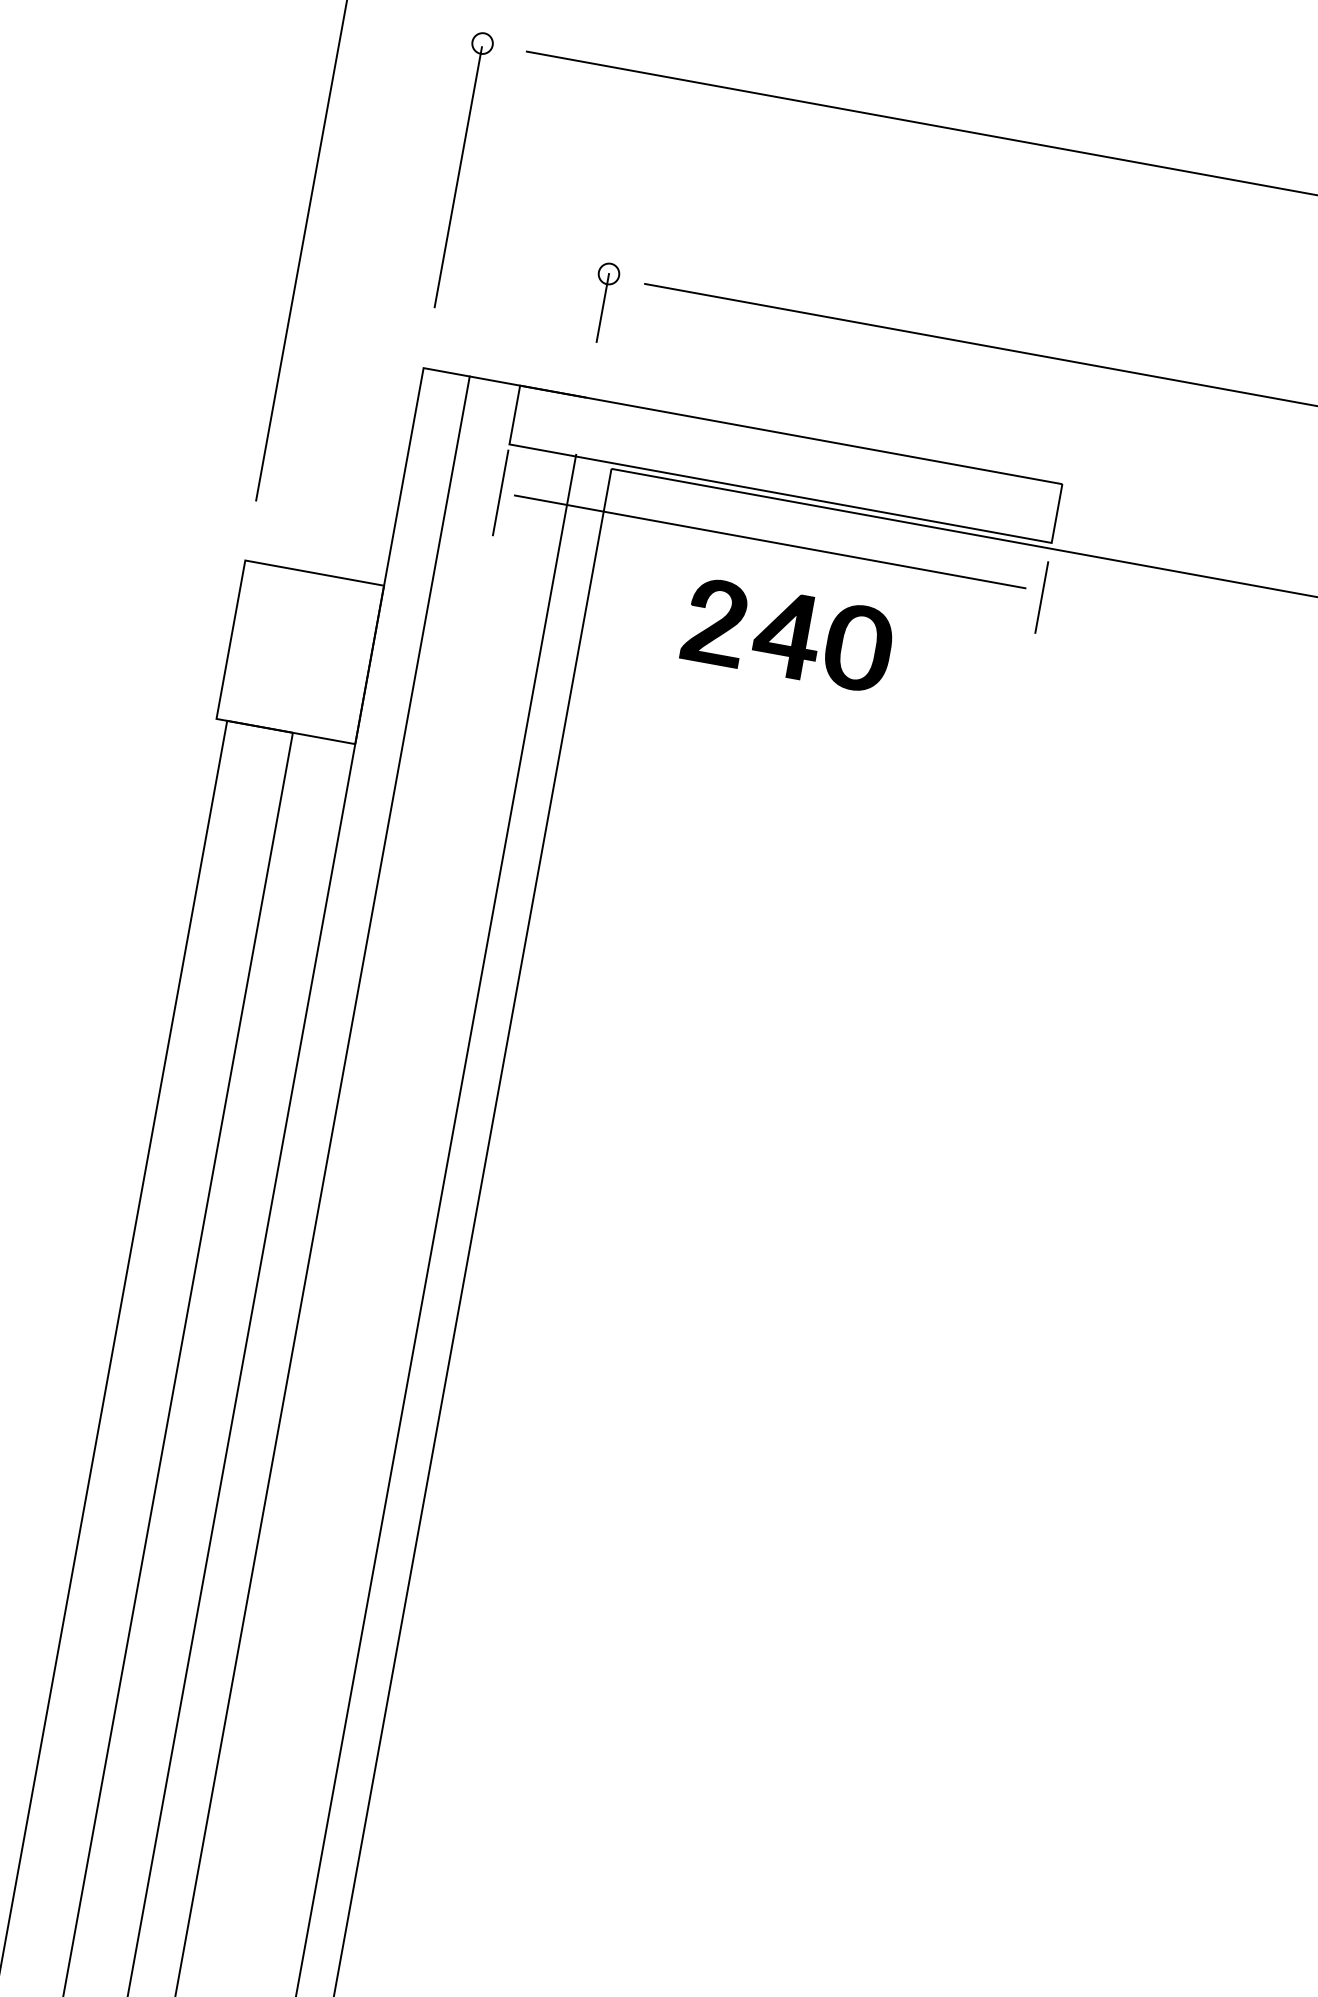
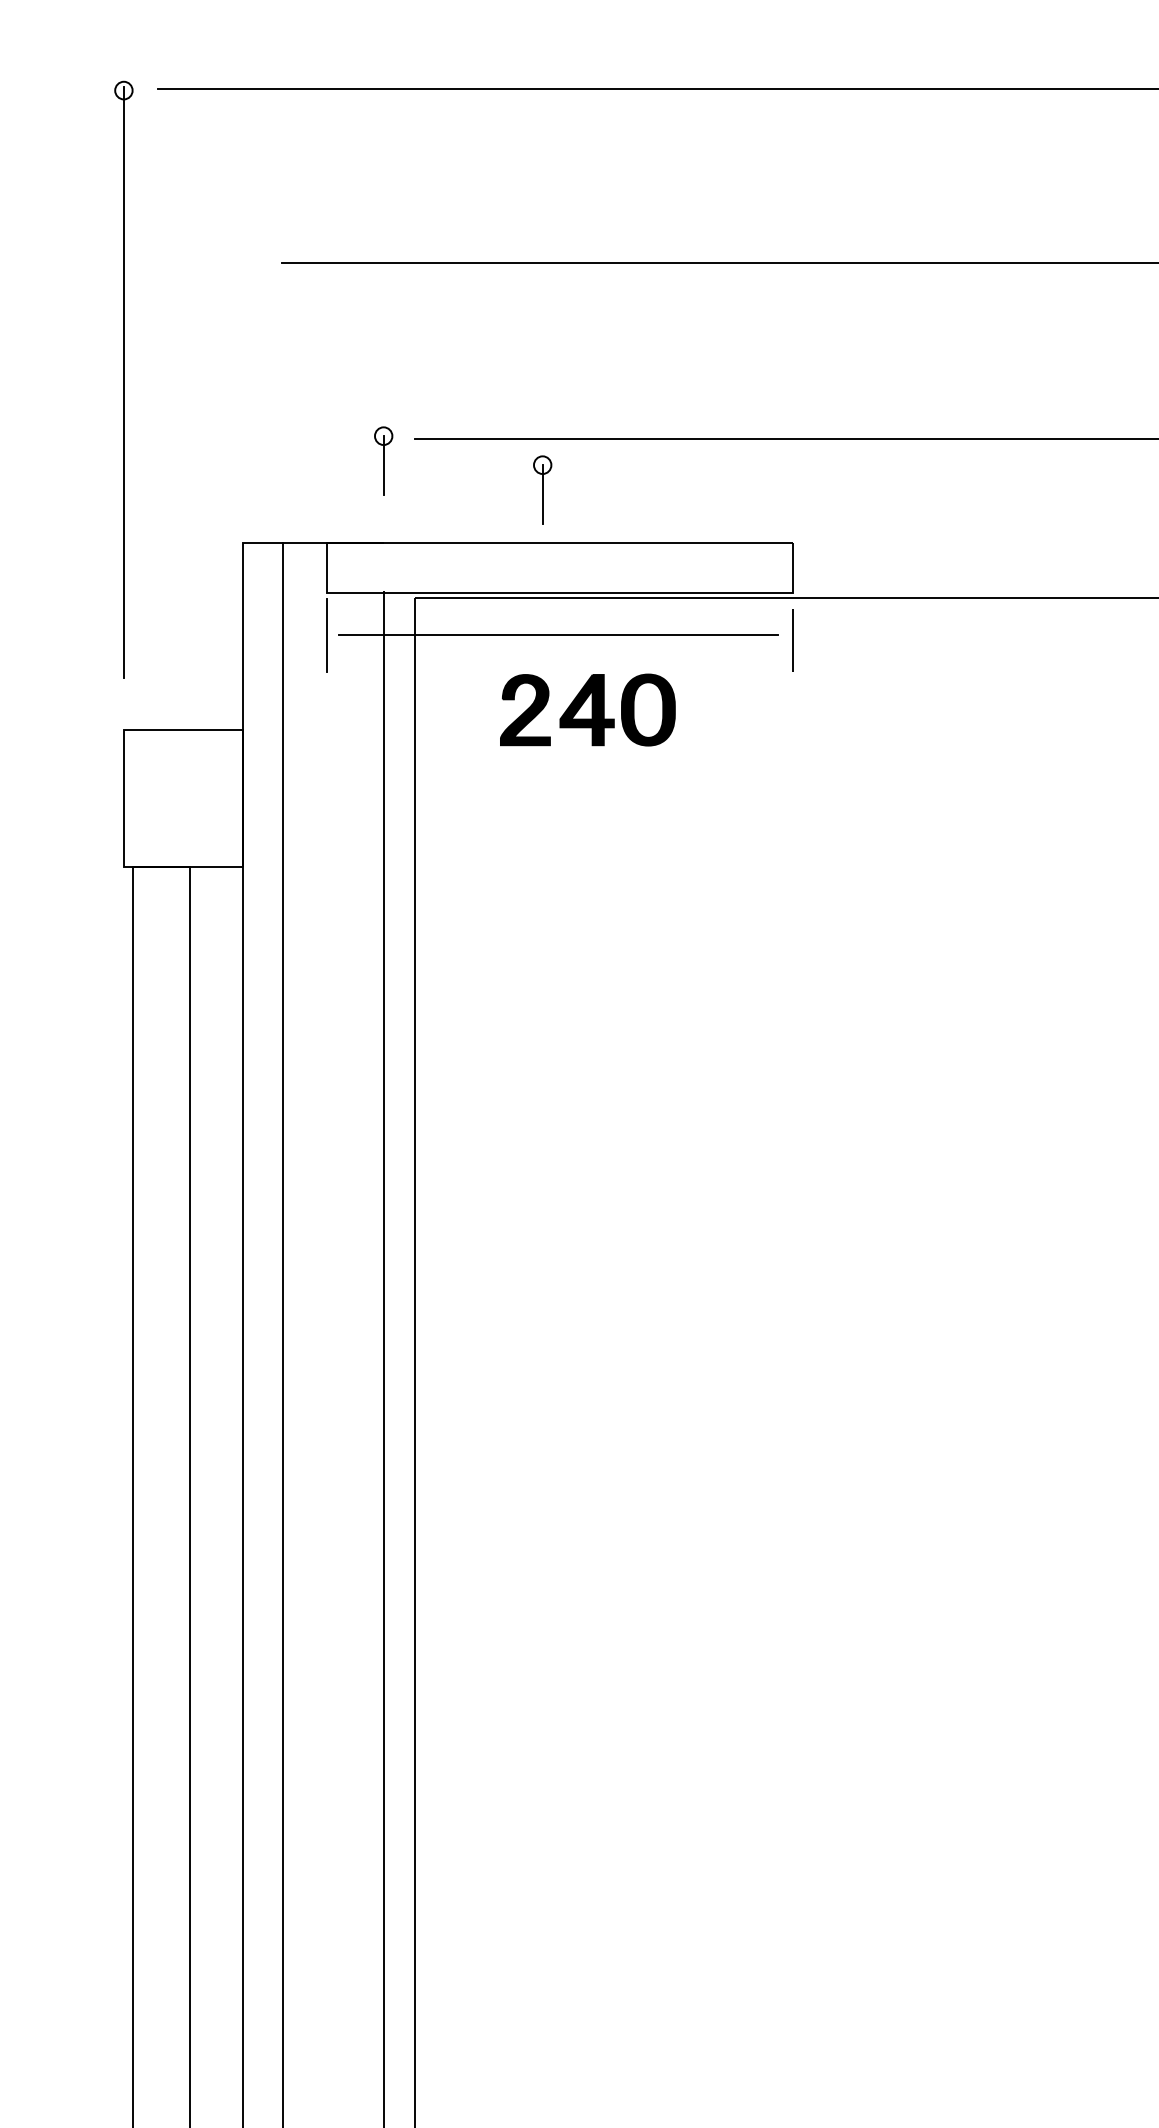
part: (458, 169) -> (242, 371), removed
part: (782, 369) -> (542, 489), added

